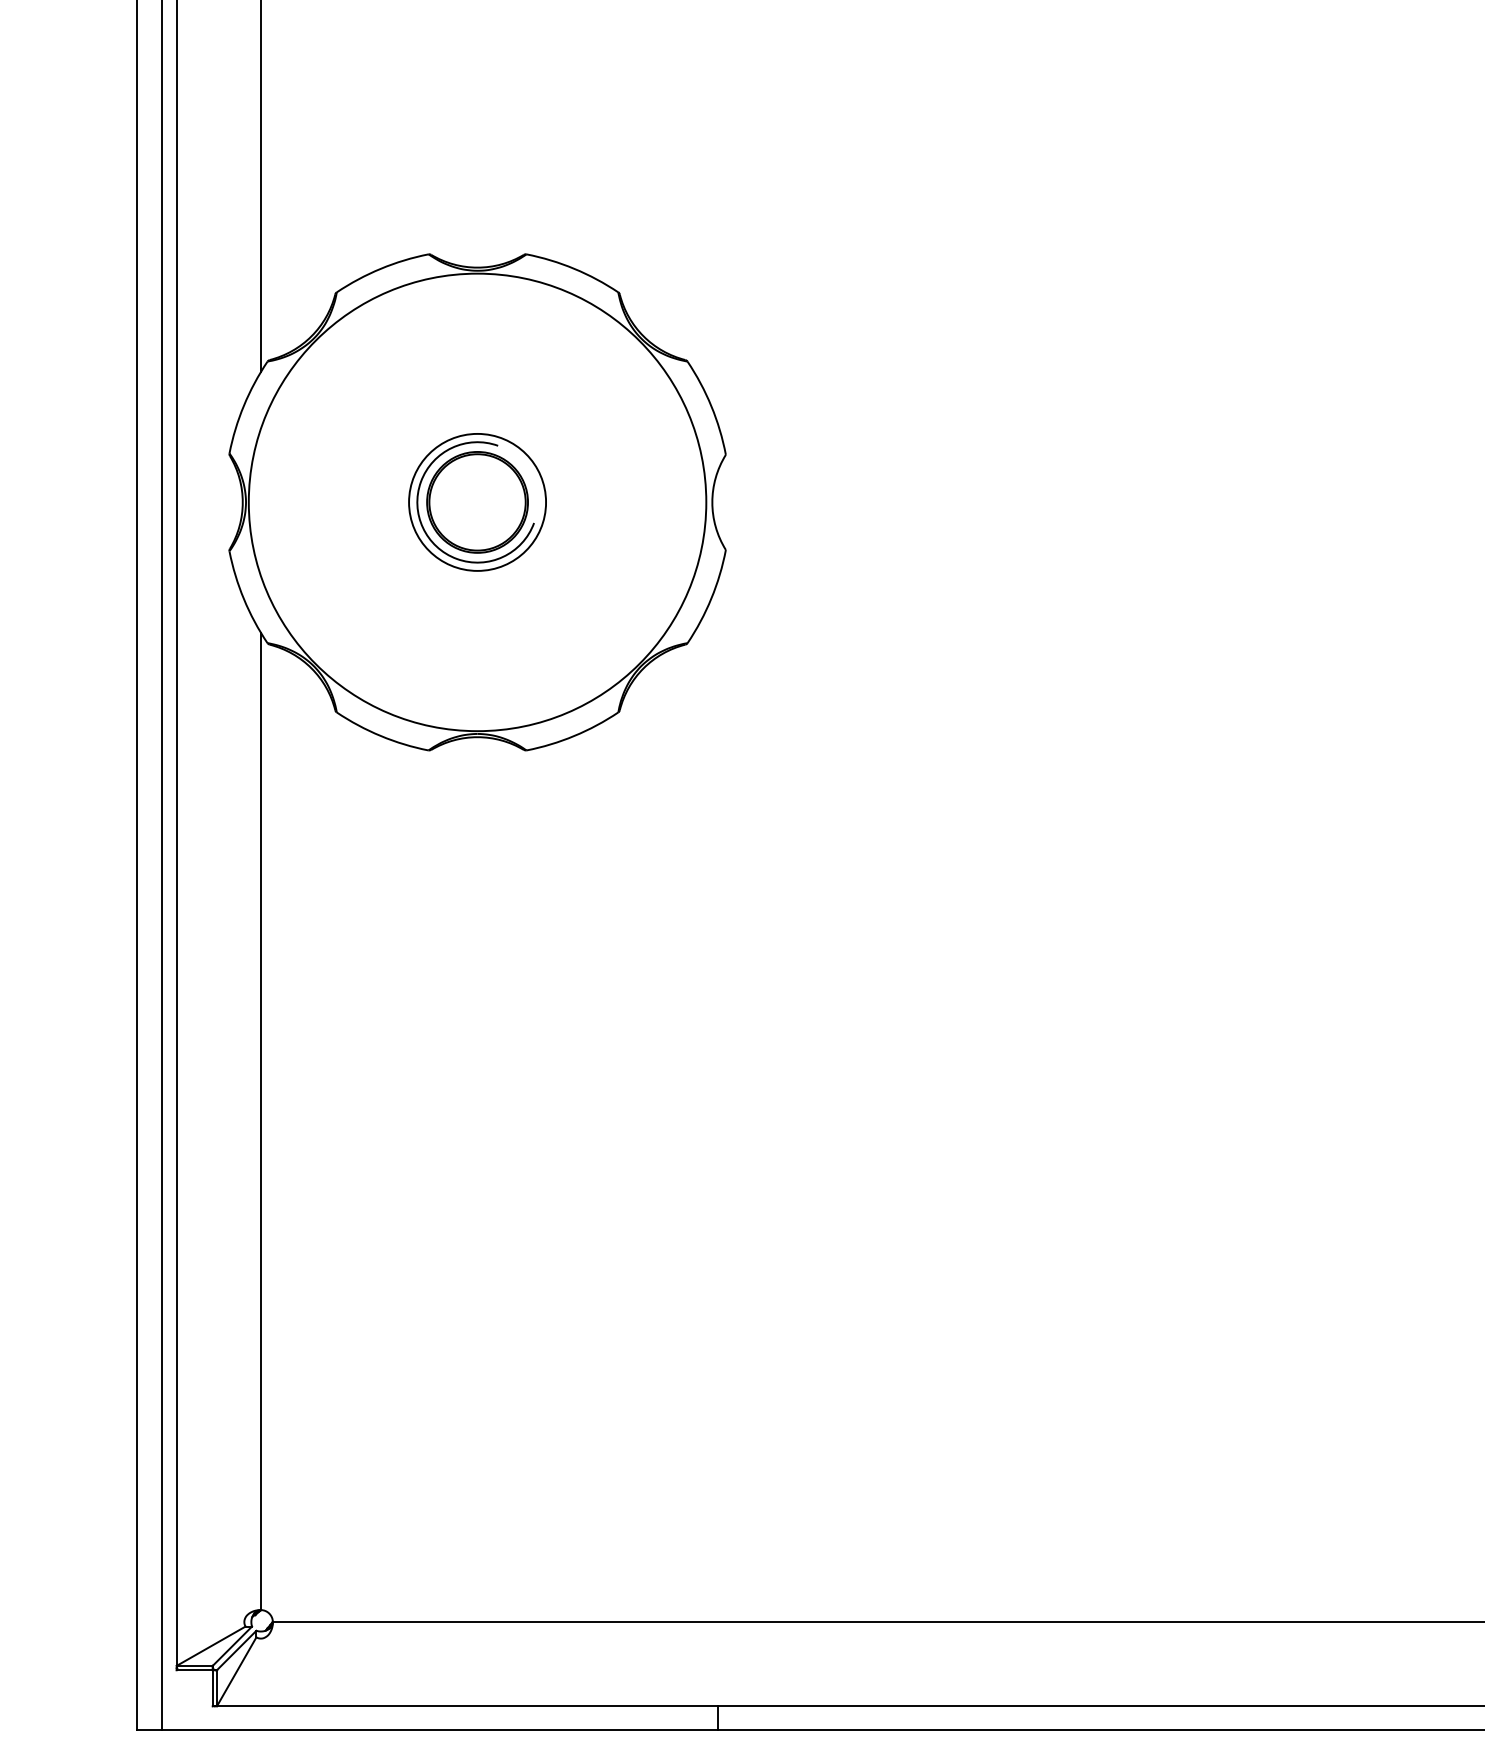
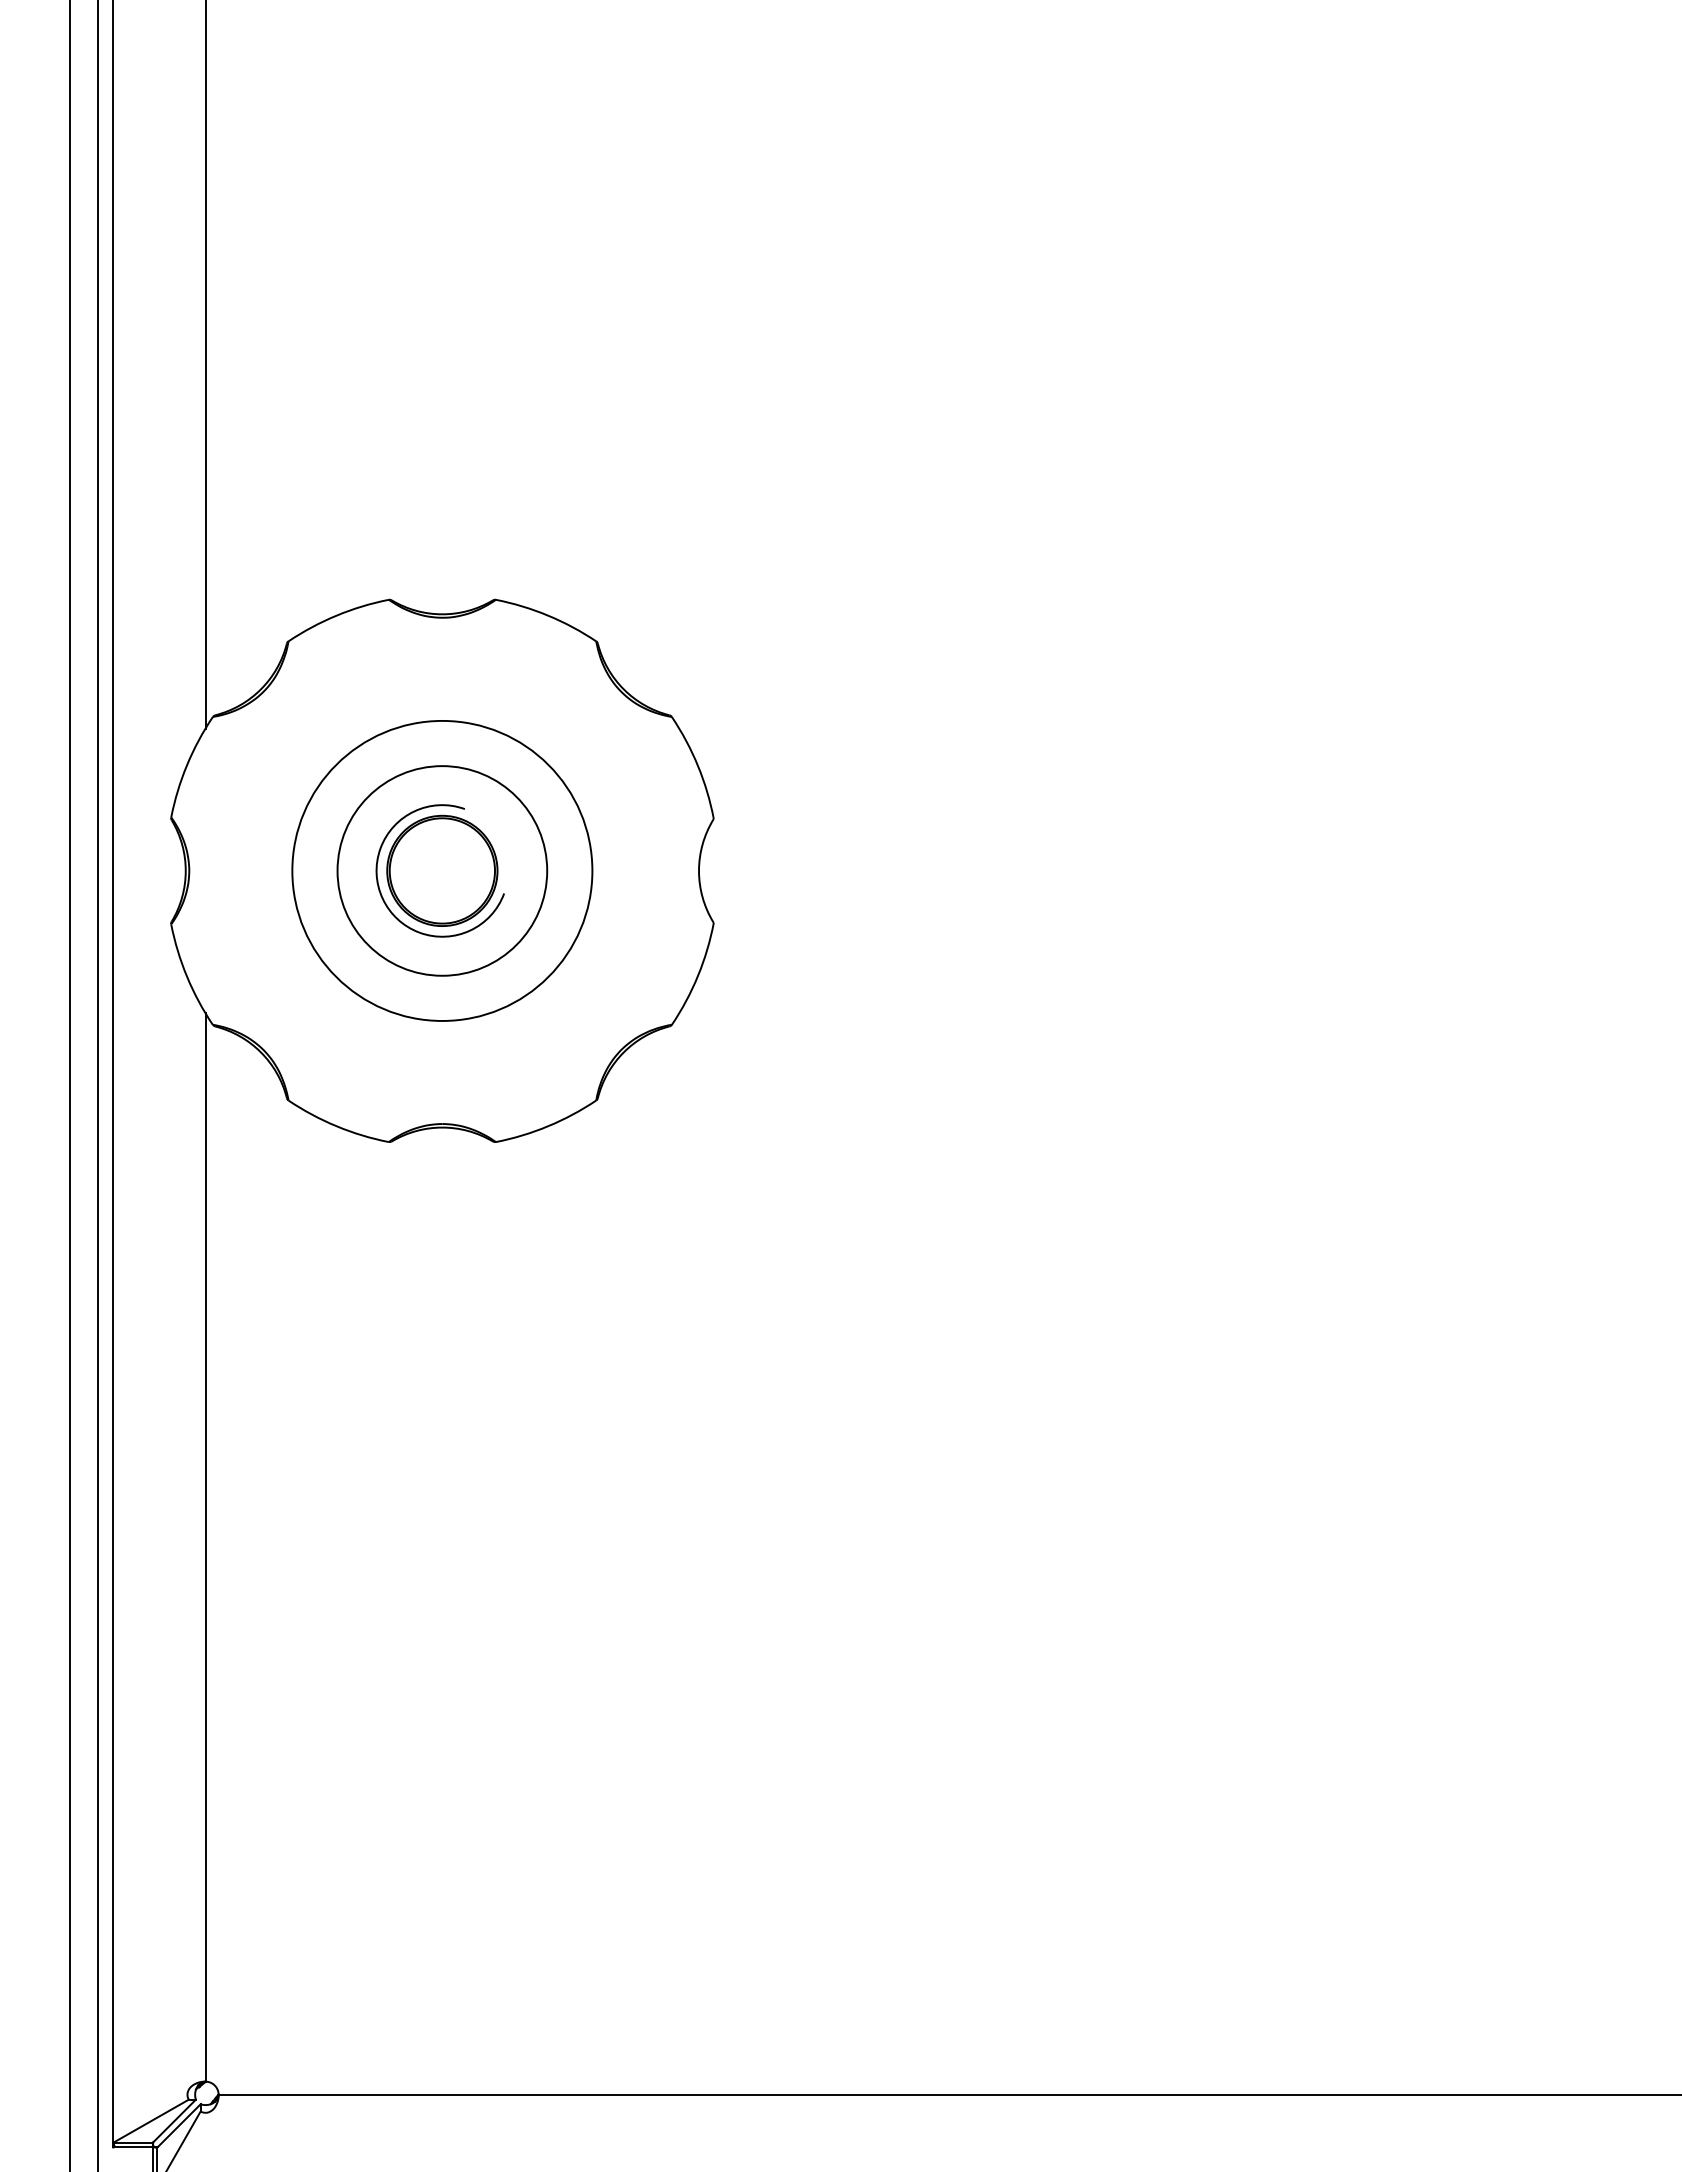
circle: (477, 502) -> (442, 870), size x0.6
circle: (477, 502) -> (442, 870), size x1.4

